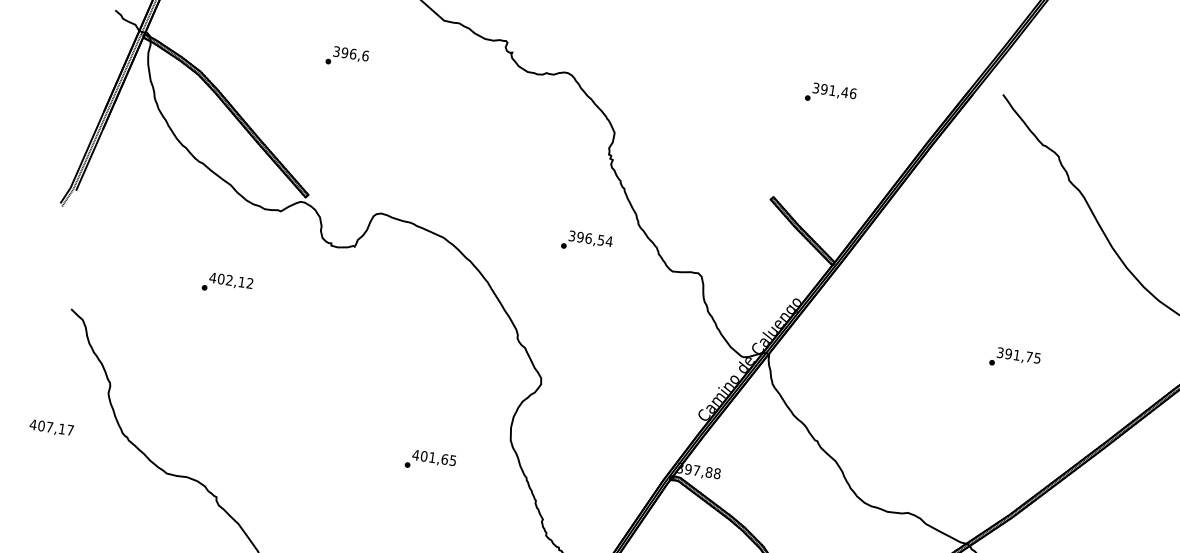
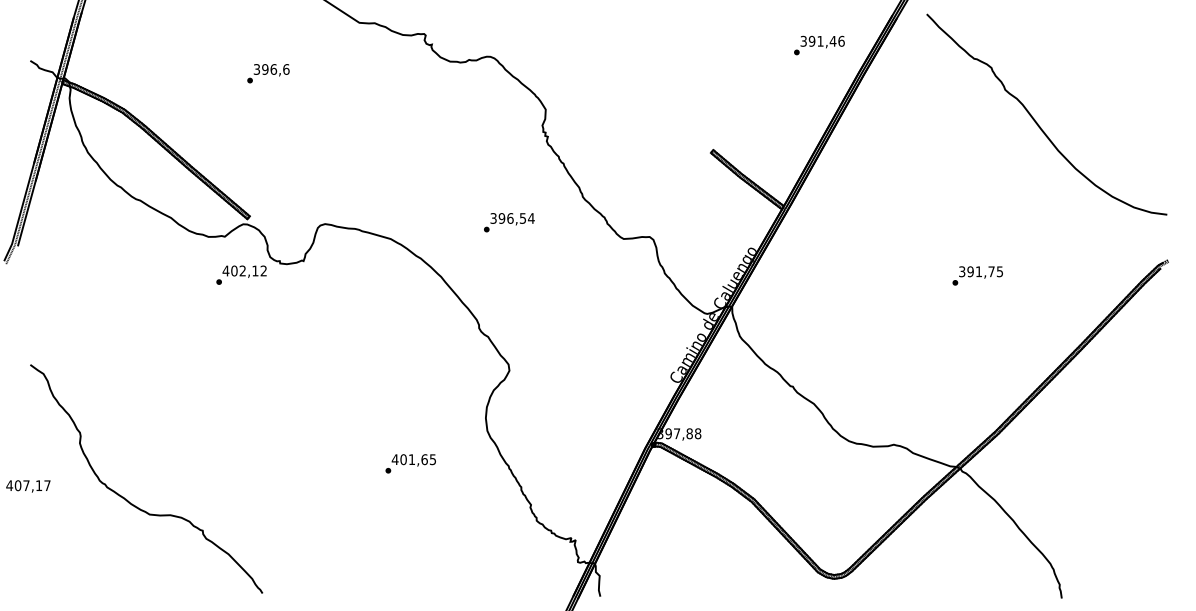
text: (830, 94) -> (819, 45), moved
text: (587, 242) -> (509, 222), moved
text: (227, 283) -> (241, 274), moved

